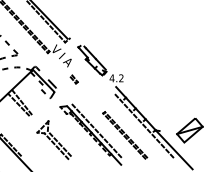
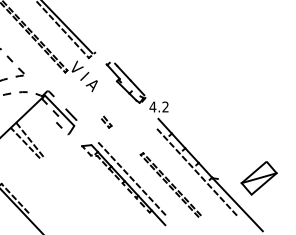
part: (73, 79) -> (105, 122), moved
part: (53, 139) -> (72, 190), removed

